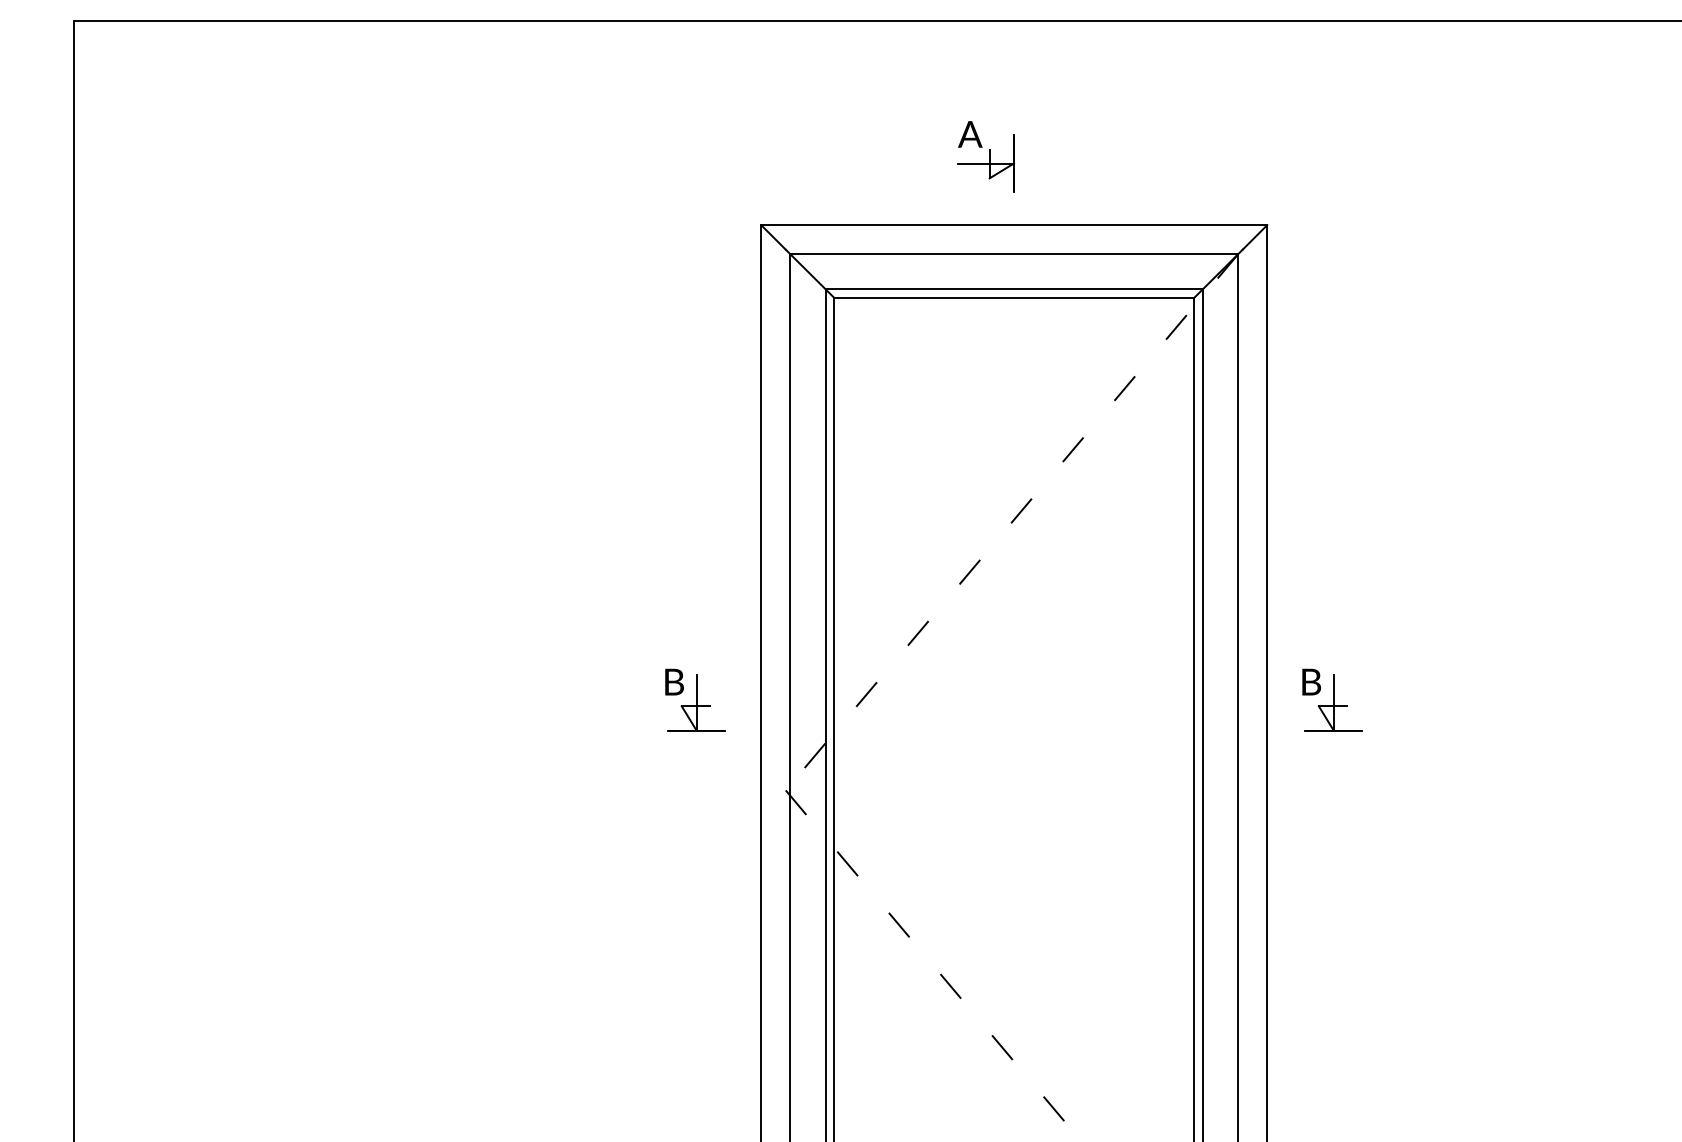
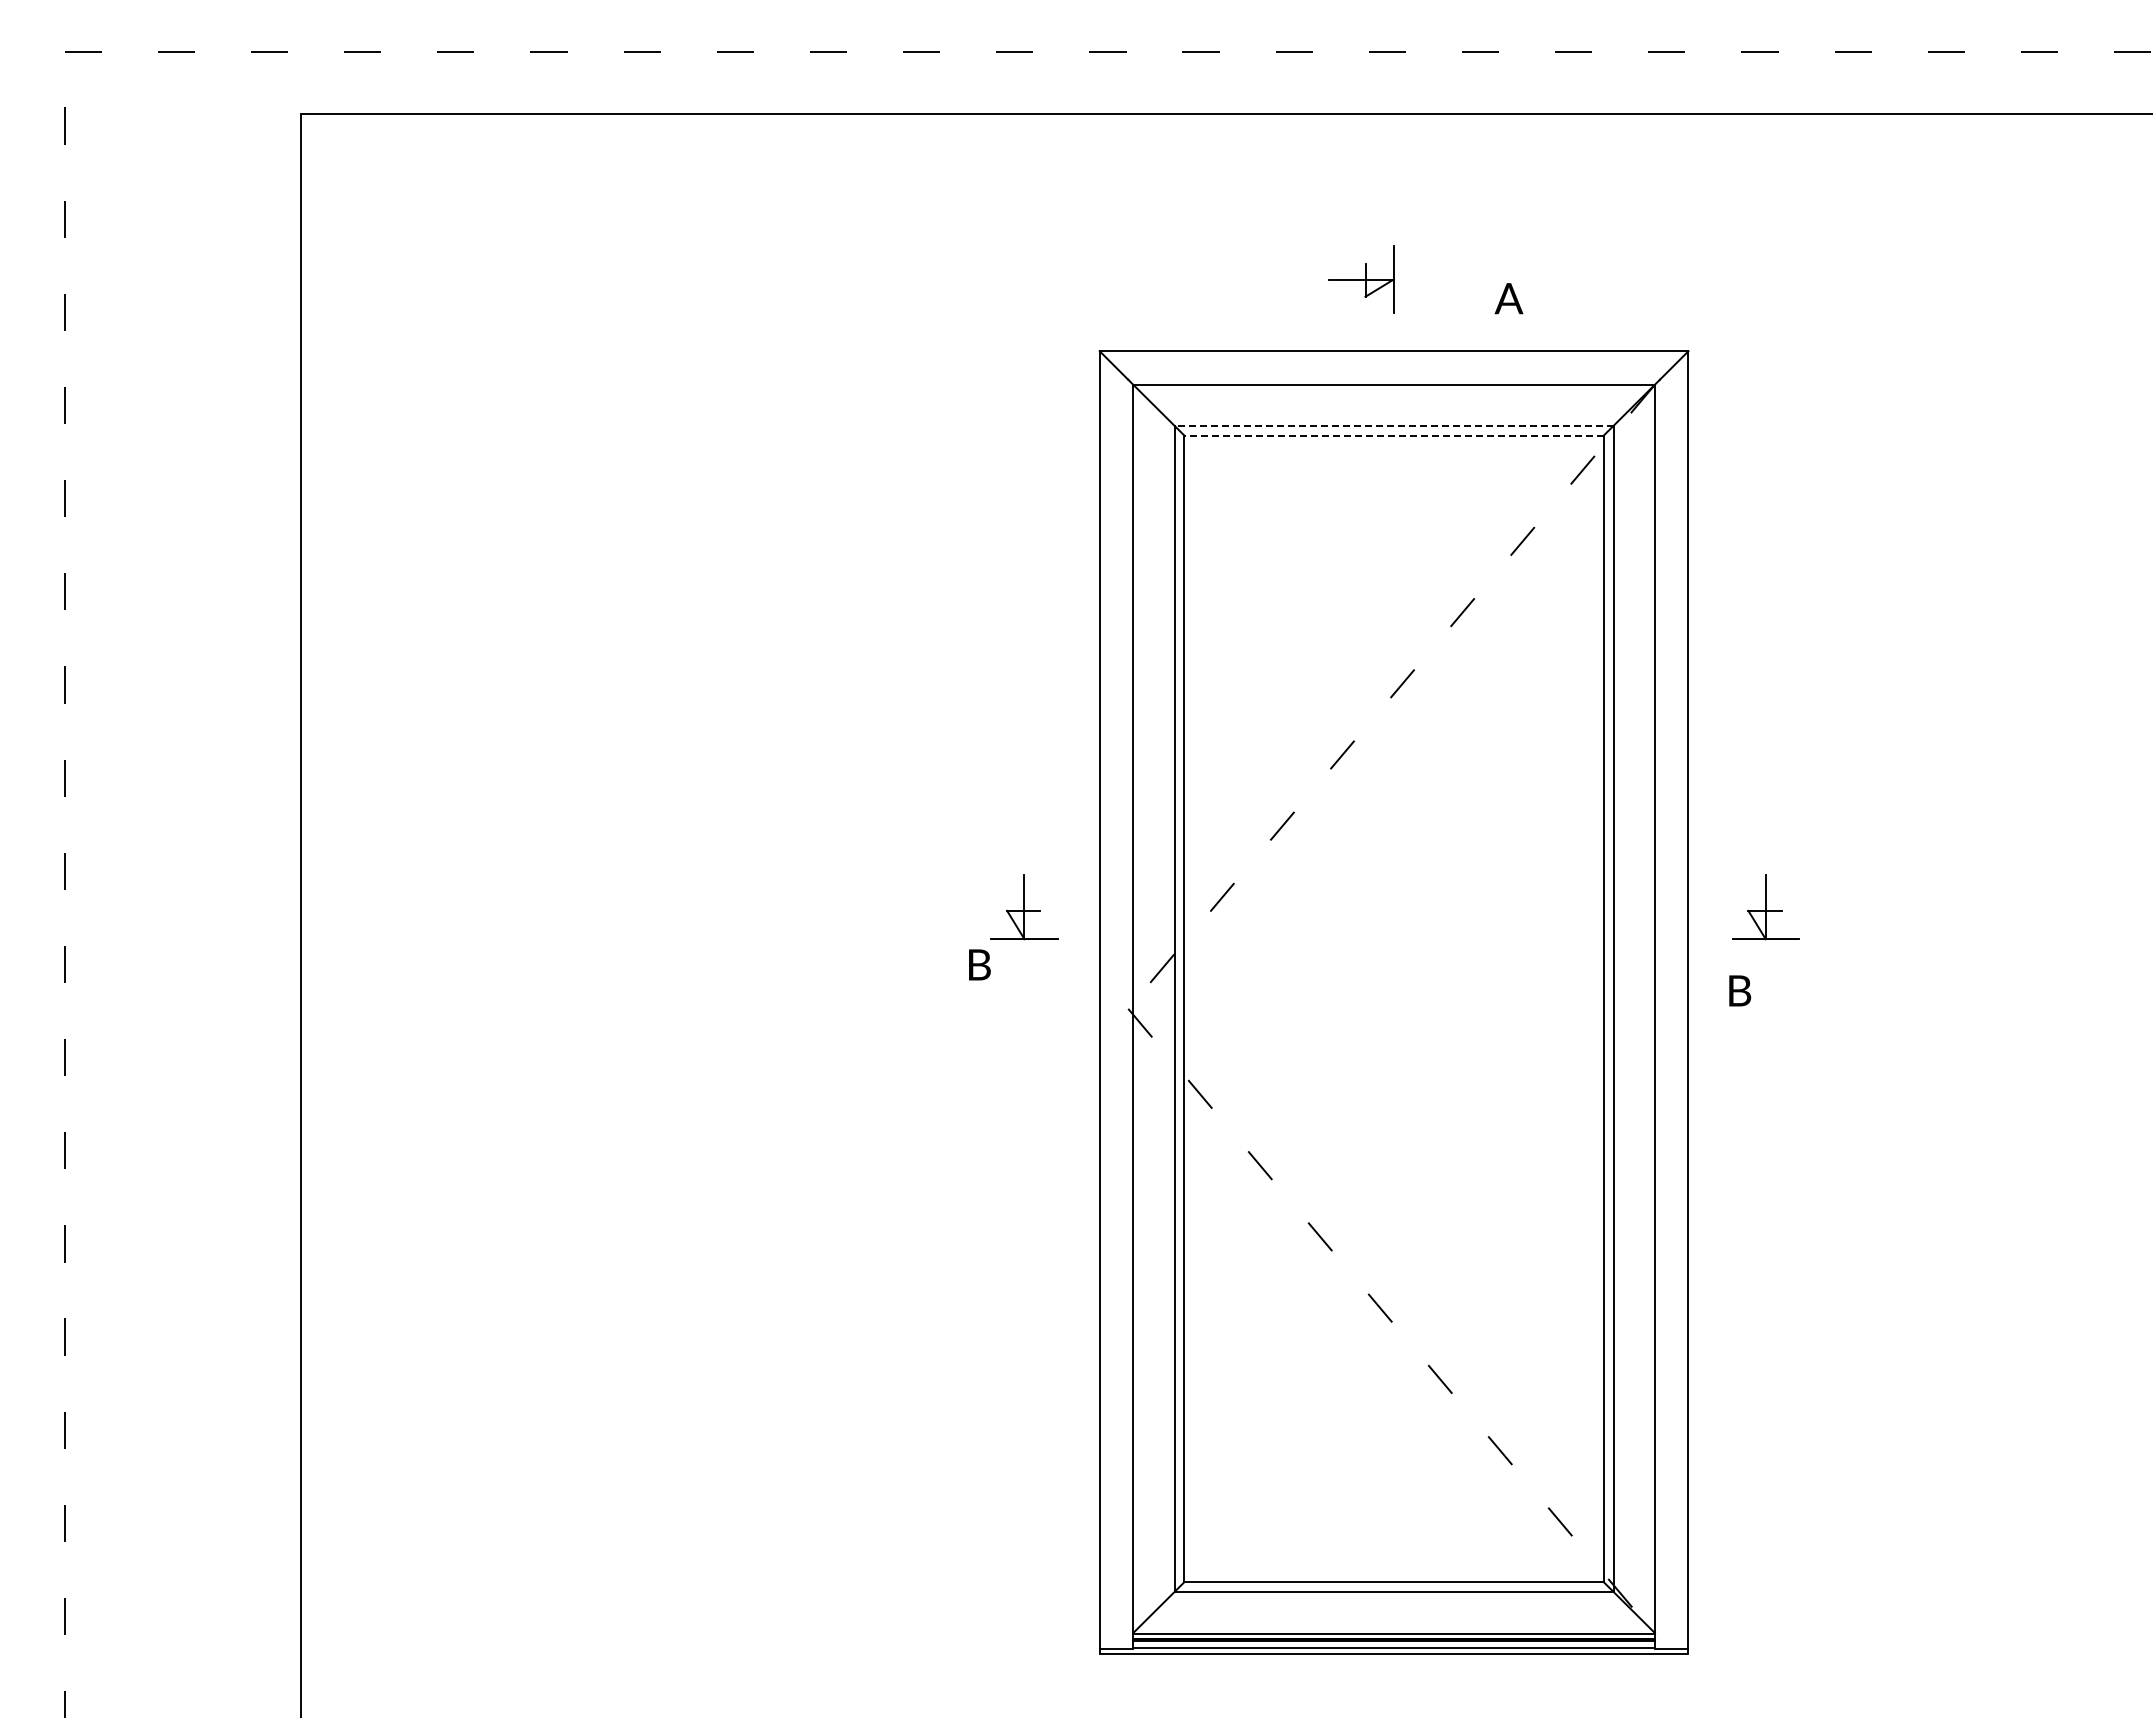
text: (969, 134) -> (1508, 298), moved
line: (1014, 288) -> (1394, 425), solid -> dashed
line: (1014, 297) -> (1394, 435), solid -> dashed
text: (674, 681) -> (979, 964), moved
text: (1311, 681) -> (1740, 990), moved

